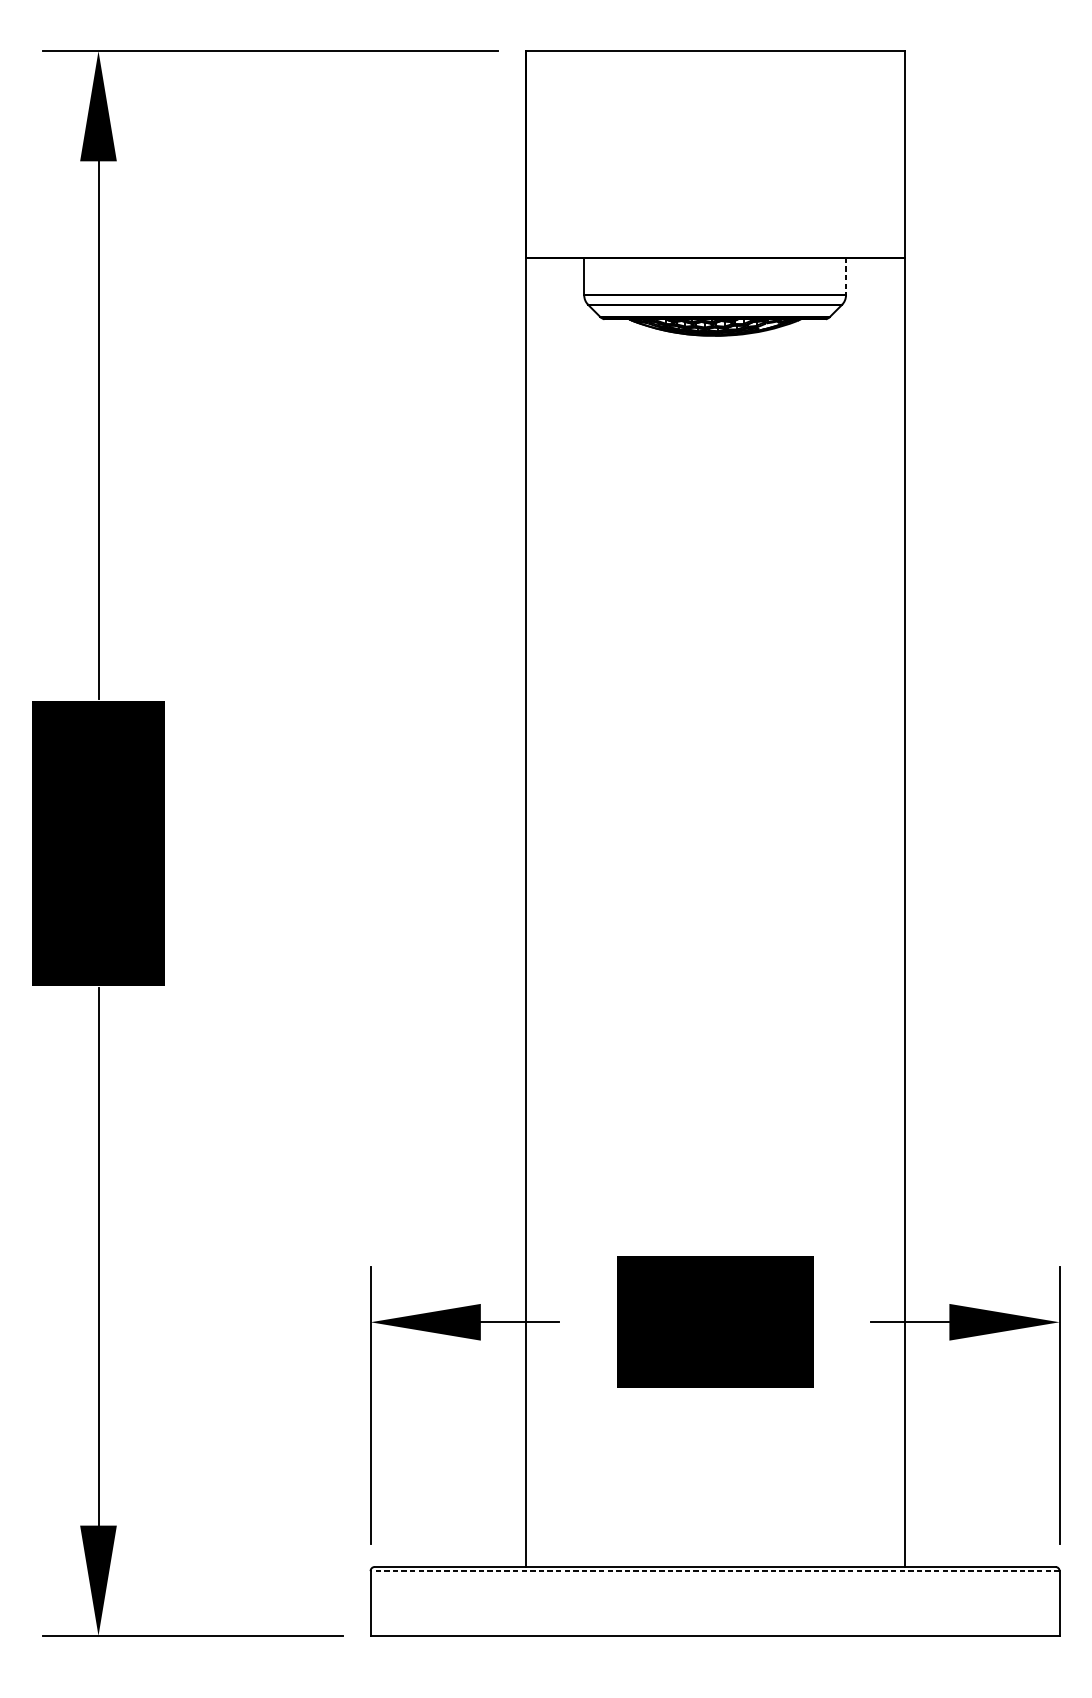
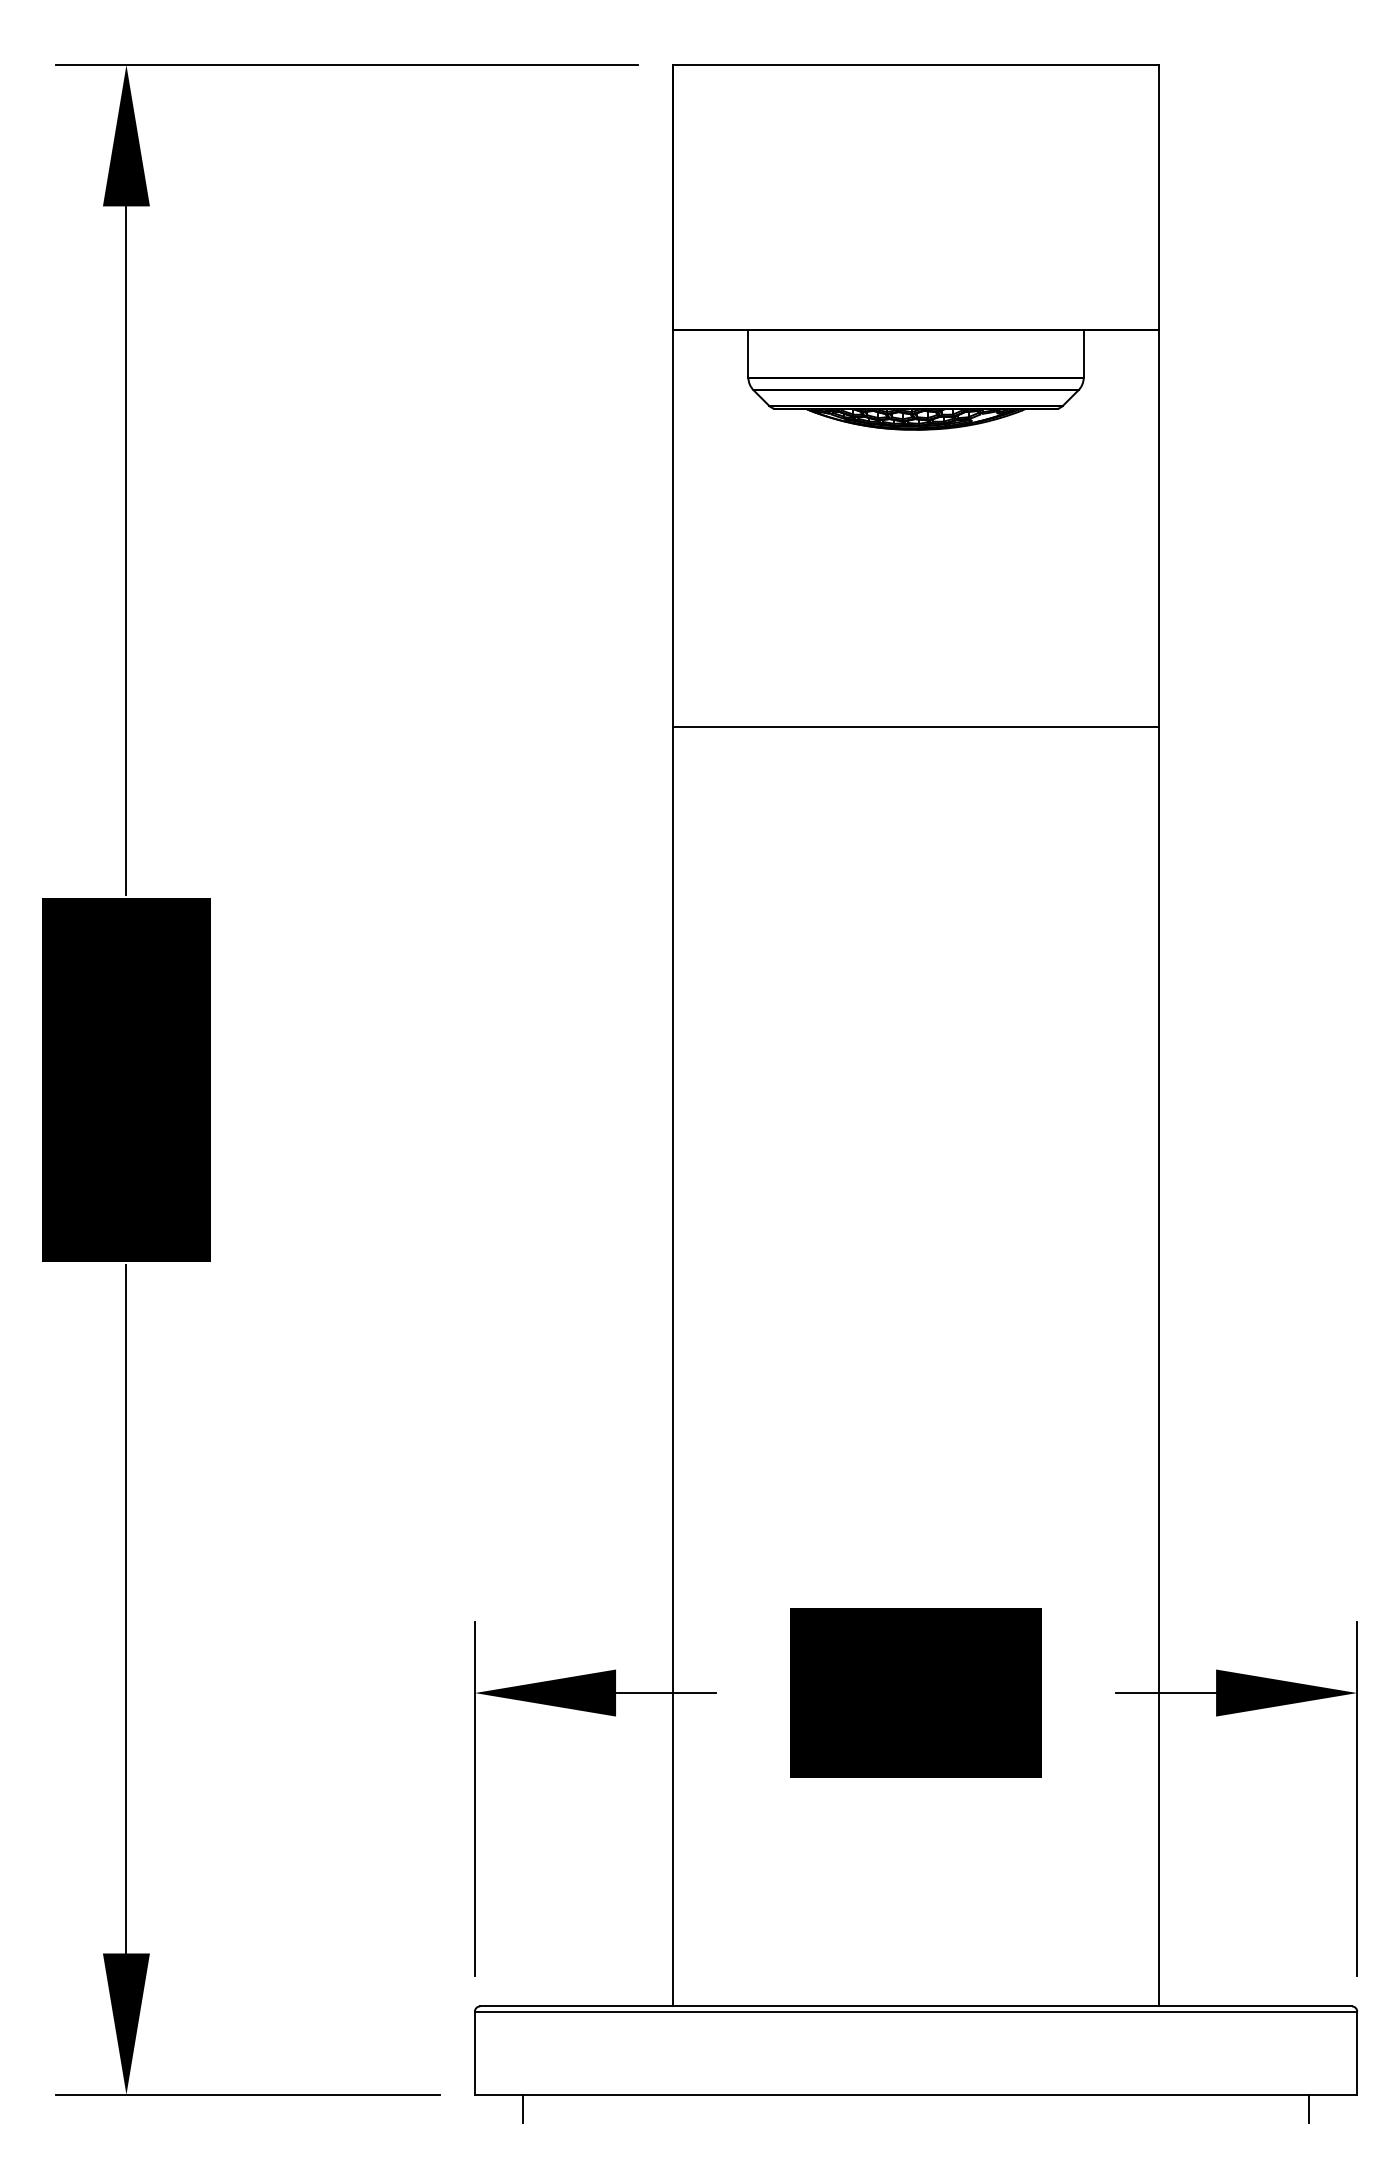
line: (845, 276) -> (1083, 353), dashed -> solid
line: (714, 567) -> (915, 726), added
line: (714, 1570) -> (915, 2011), dashed -> solid
line: (408, 1646) -> (523, 2108), added
line: (1021, 1646) -> (1308, 2108), added

